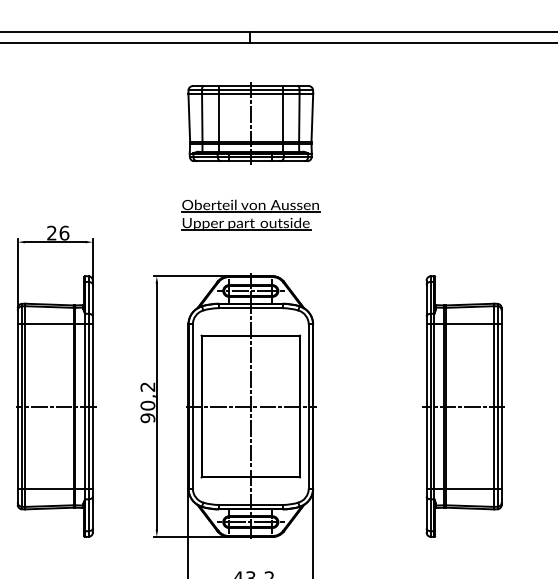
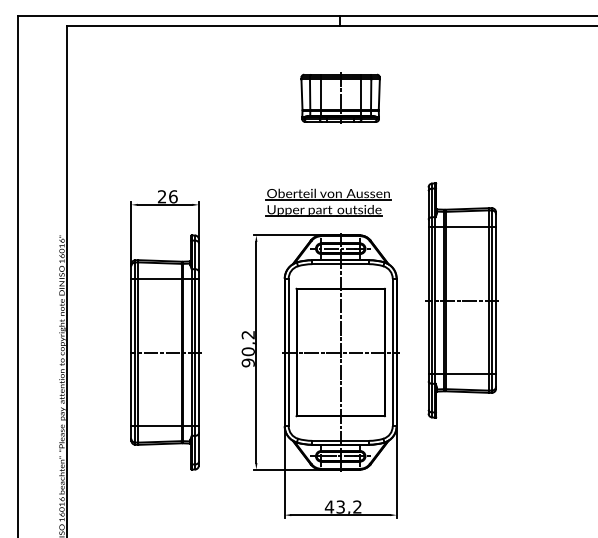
part: (250, 122) -> (340, 97), size x0.7
part: (250, 215) -> (328, 202), moved
part: (463, 406) -> (461, 300), moved

